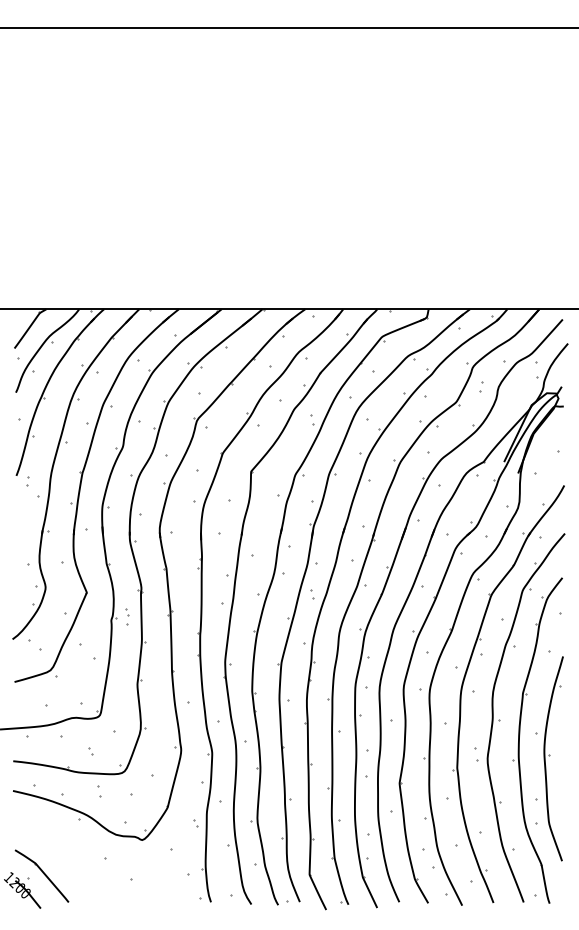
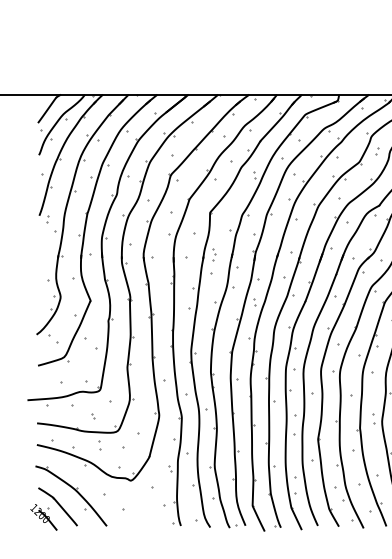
part: (127, 616) -> (214, 254), moved
part: (66, 854) -> (75, 491), added

